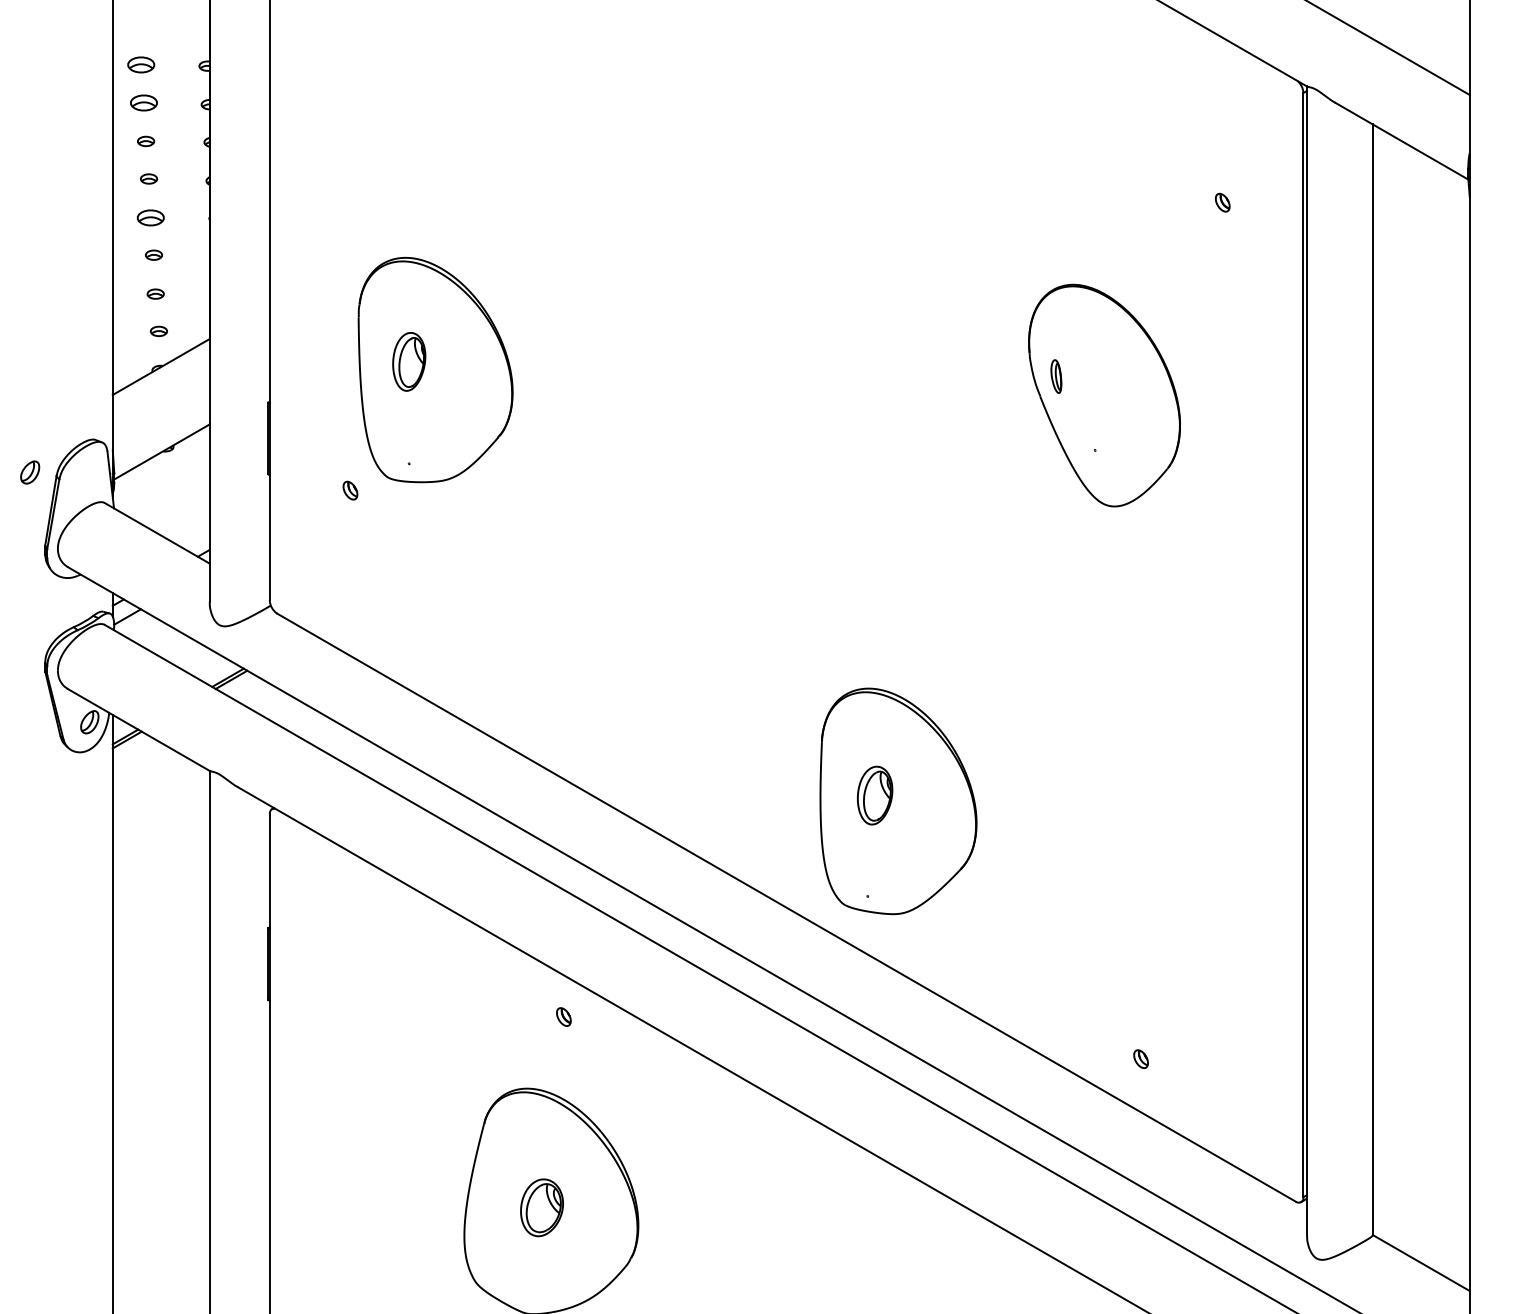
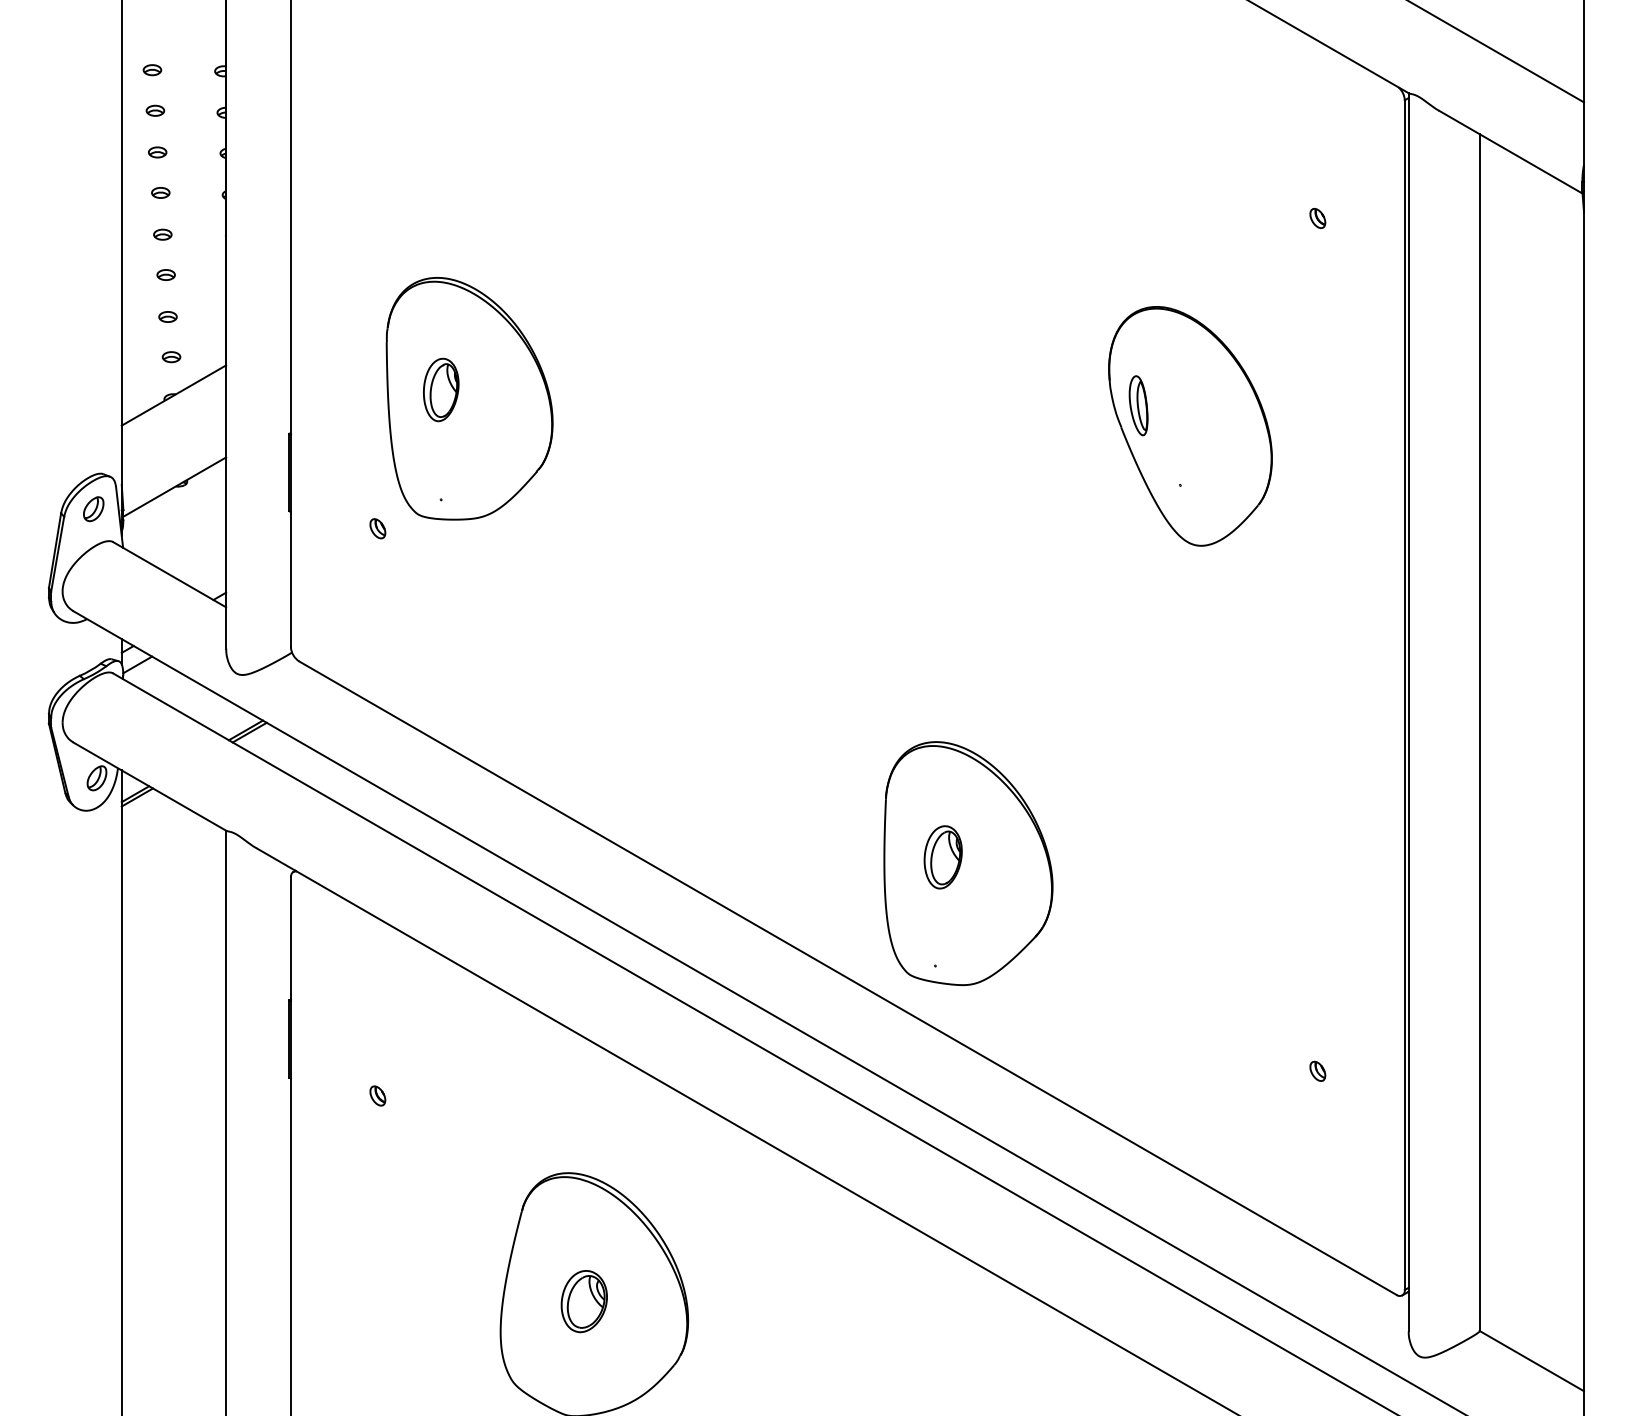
part: (141, 65) -> (152, 70), size x0.62
part: (144, 102) -> (155, 110), size x0.62
part: (150, 217) -> (162, 234), size x0.62
part: (1056, 376) -> (1138, 405), size x1.67
part: (29, 472) -> (93, 509), moved
part: (563, 1016) -> (377, 1095), moved
part: (1140, 1058) -> (1317, 1070), moved

